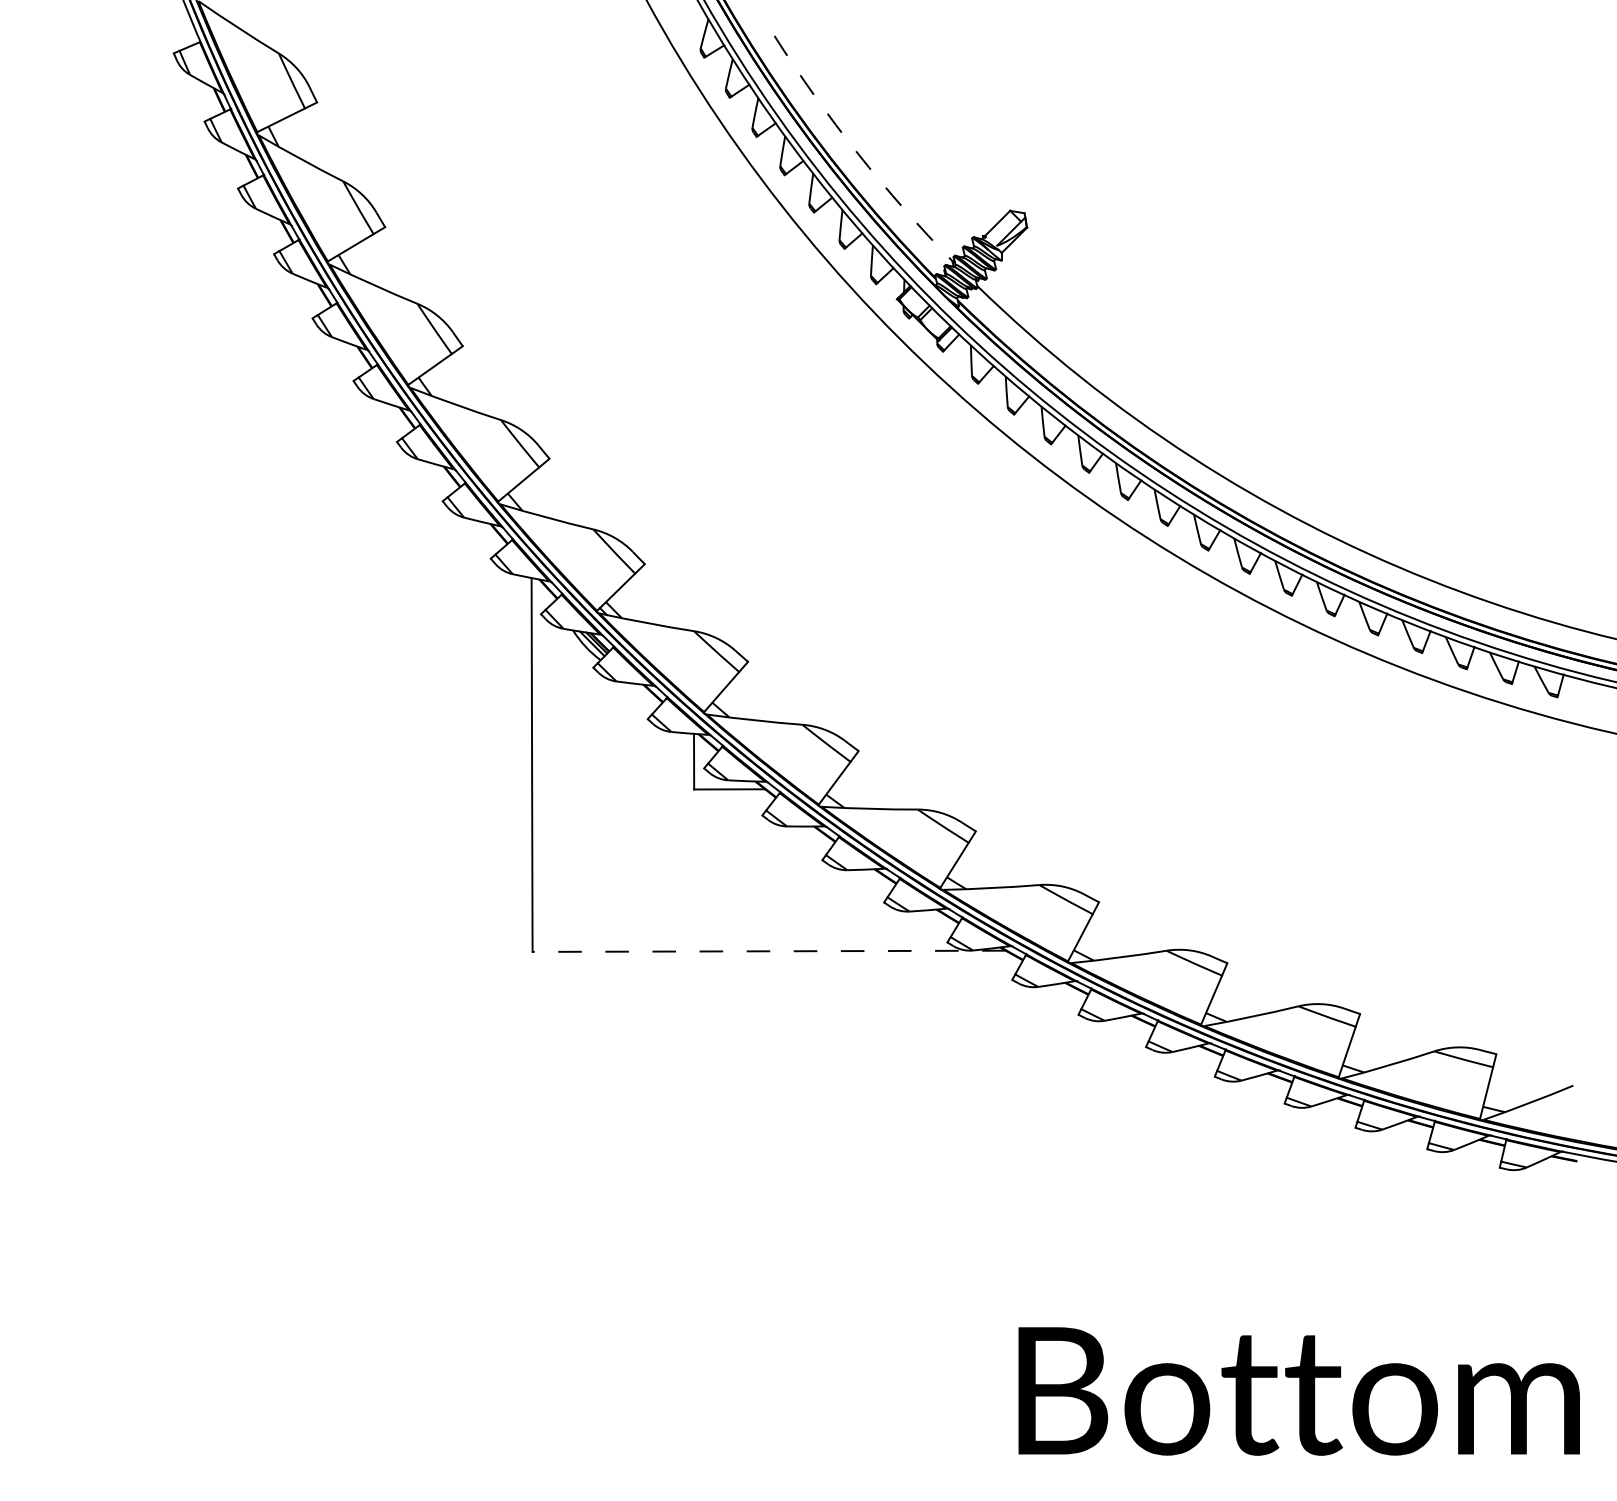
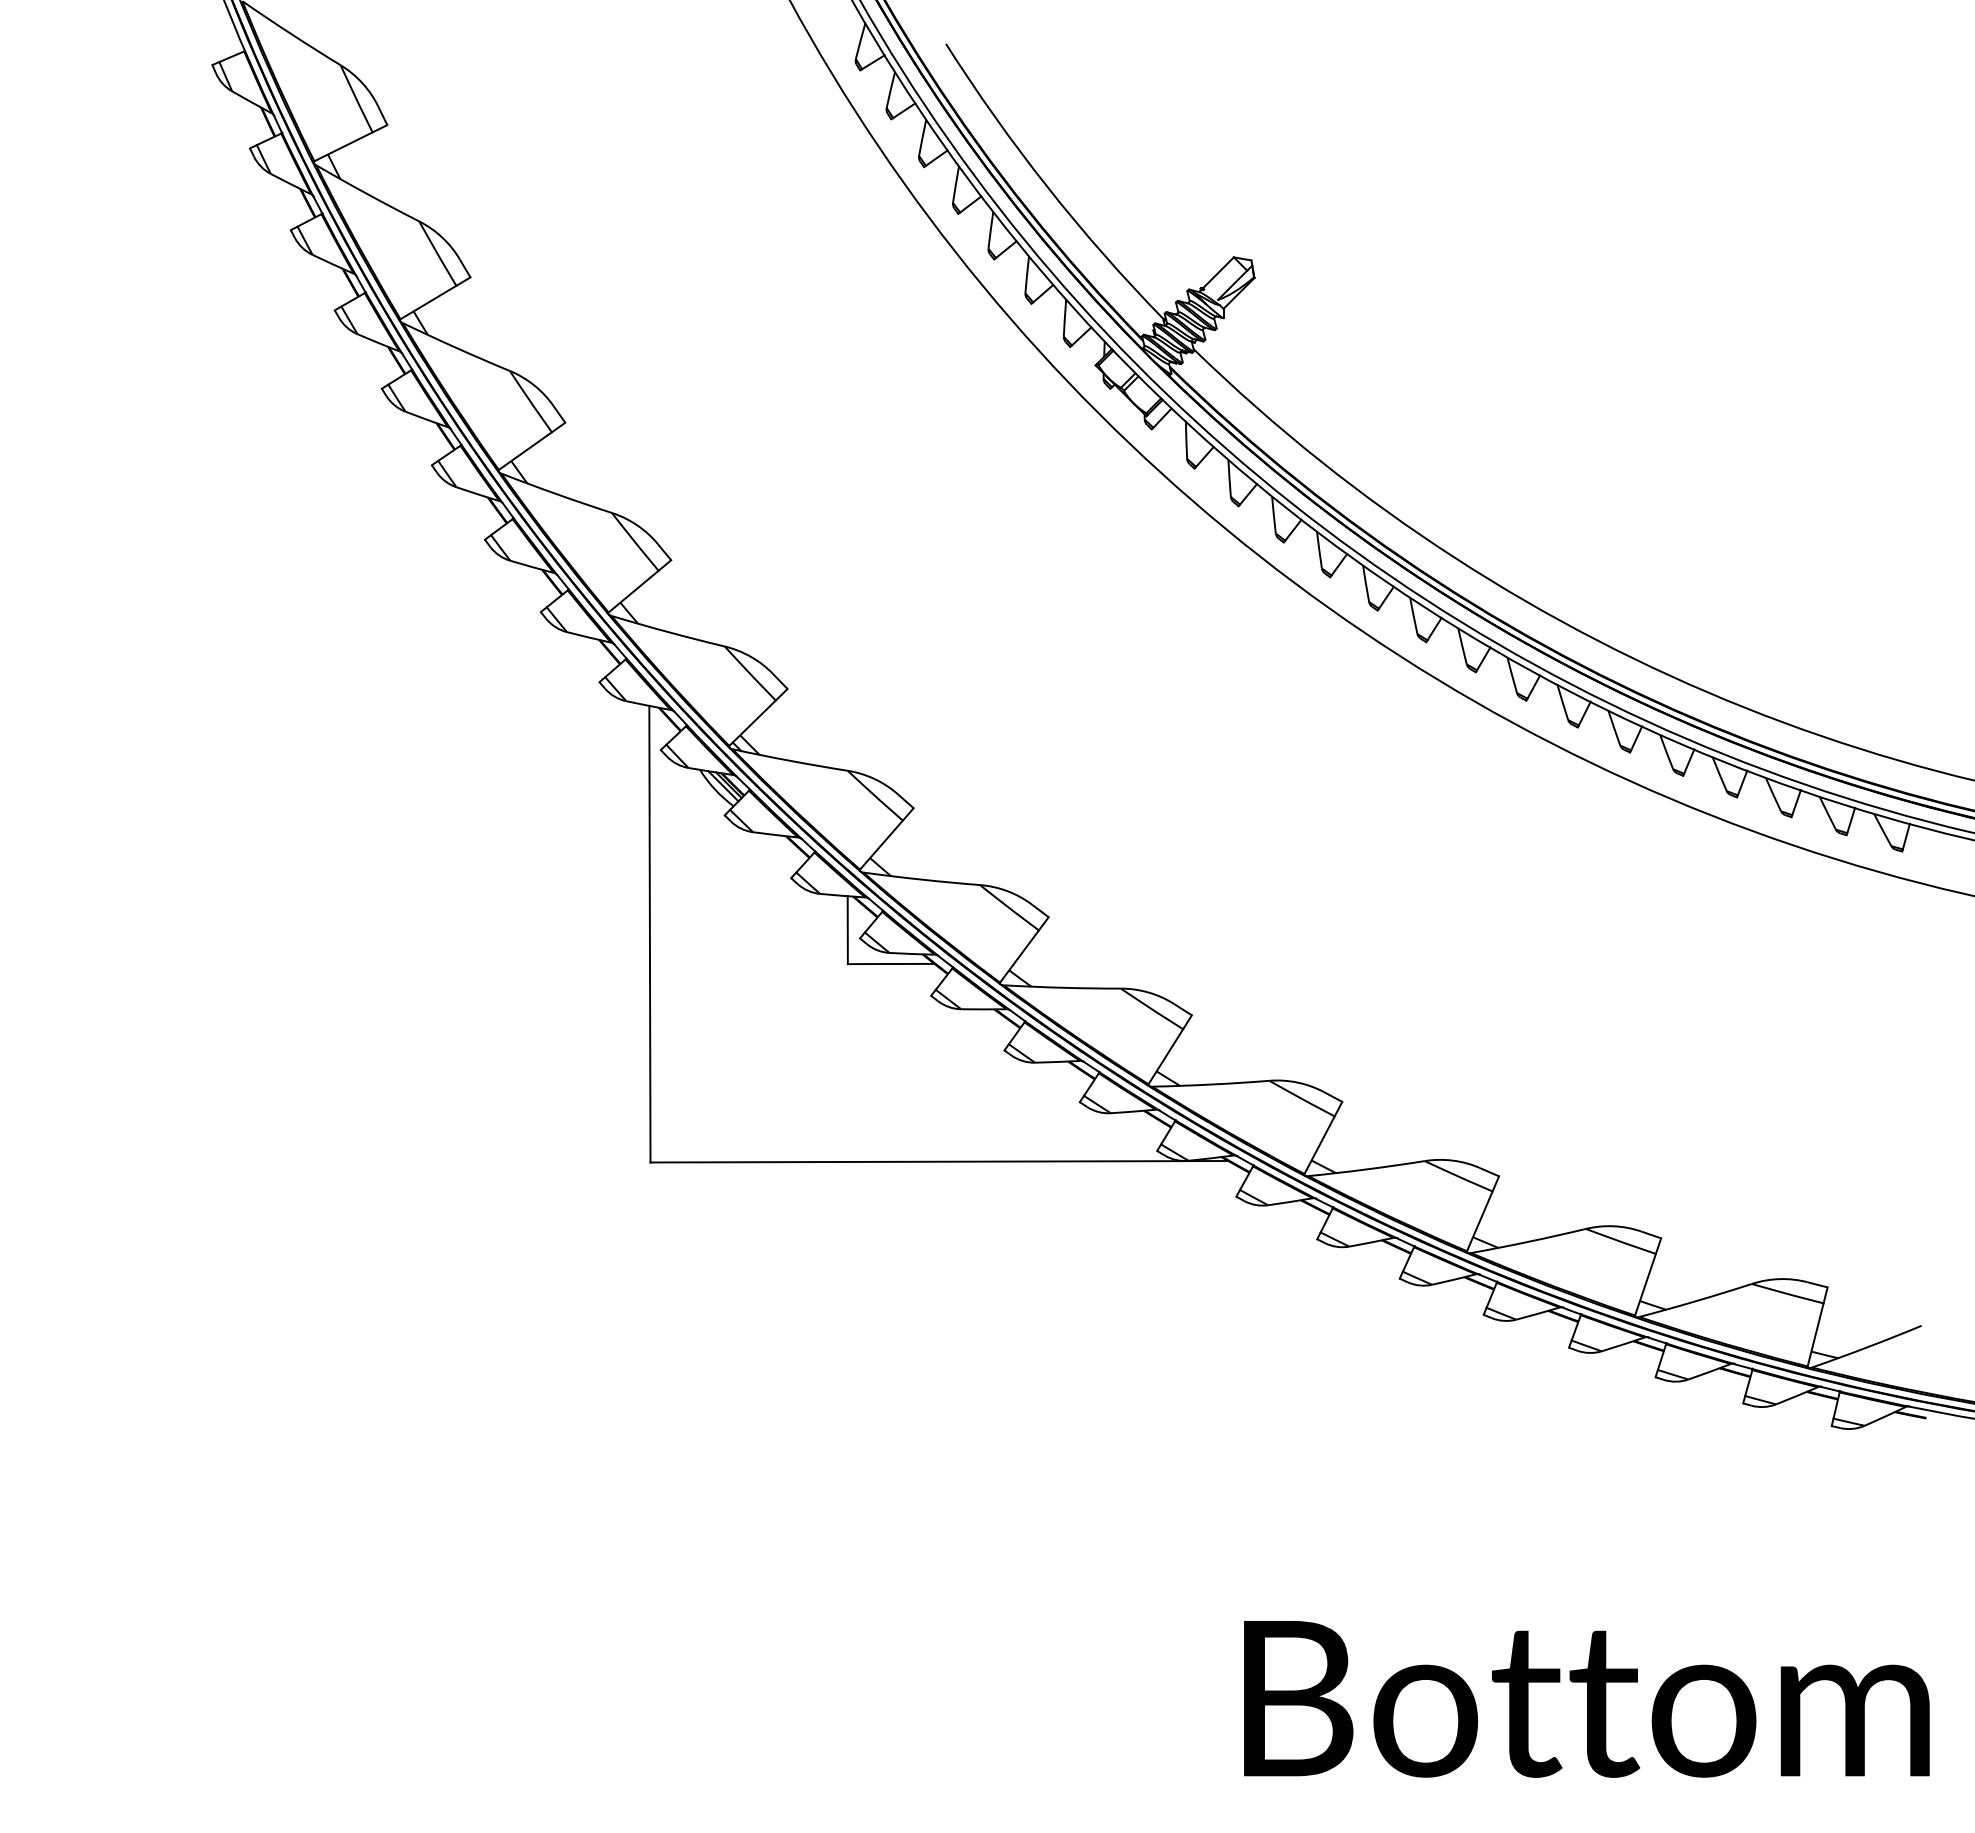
arc: (857, 153) -> (1047, 187), dashed -> solid
line: (769, 951) -> (939, 1161), dashed -> solid

